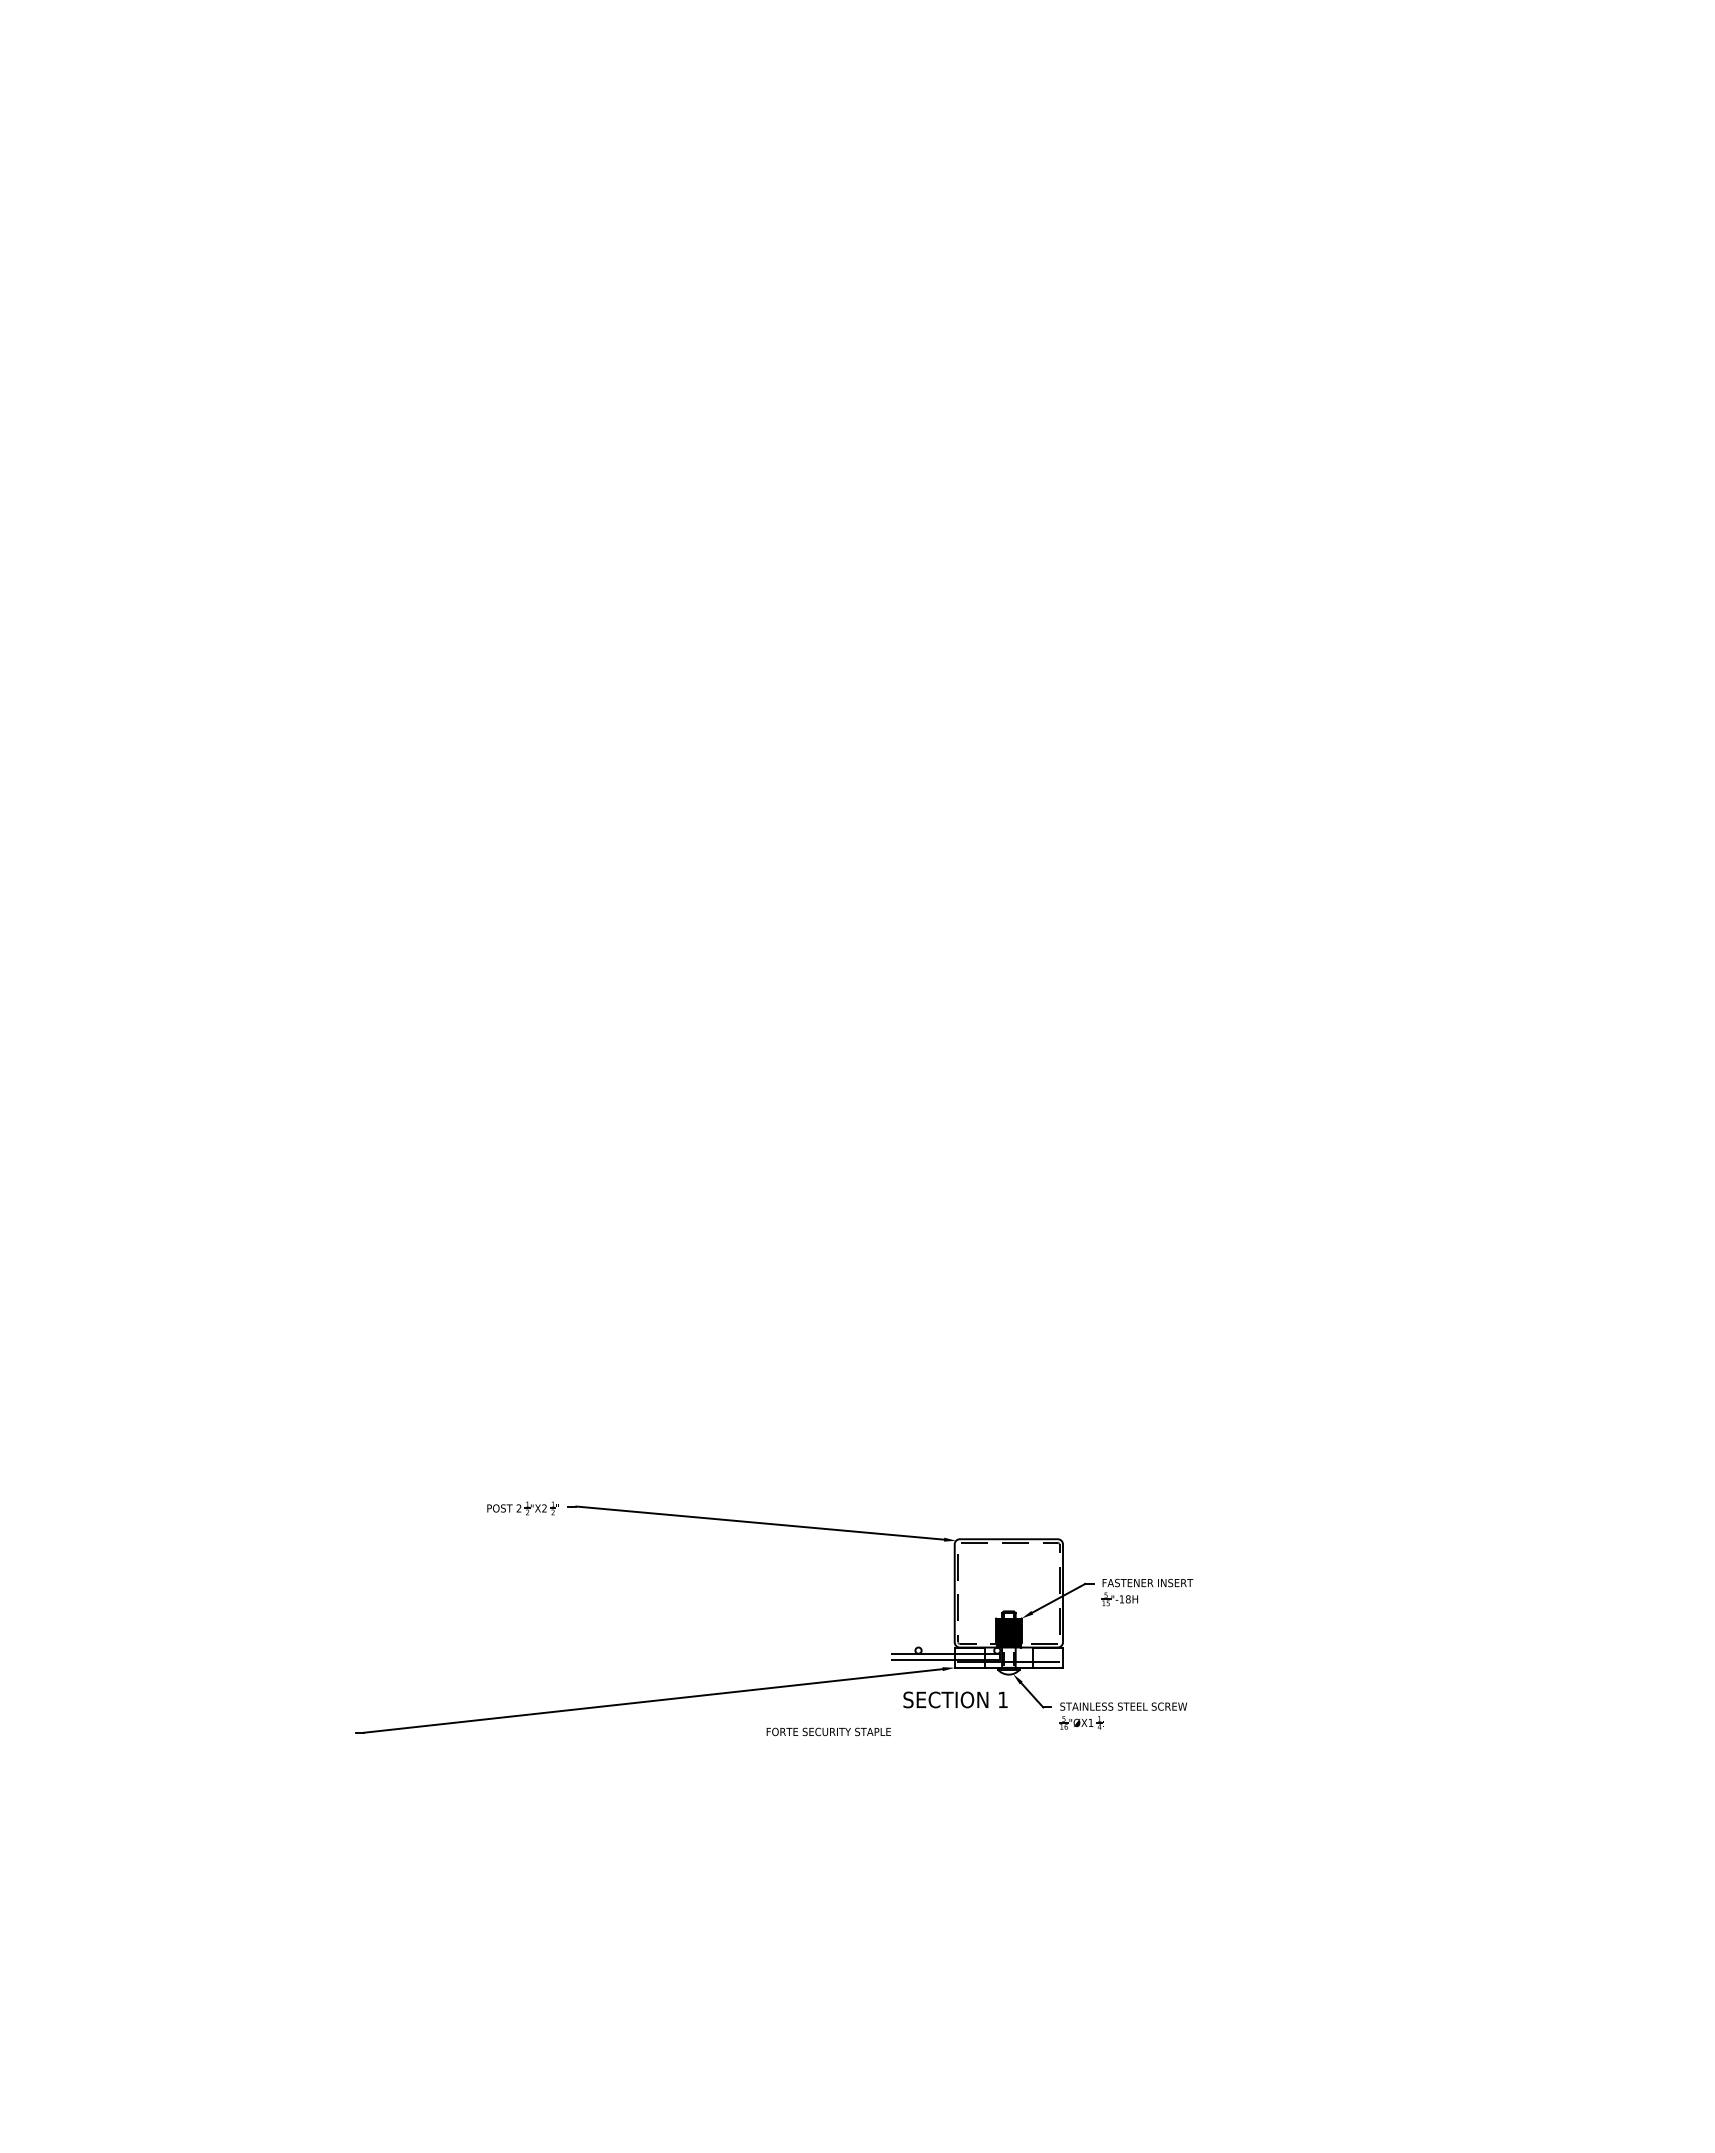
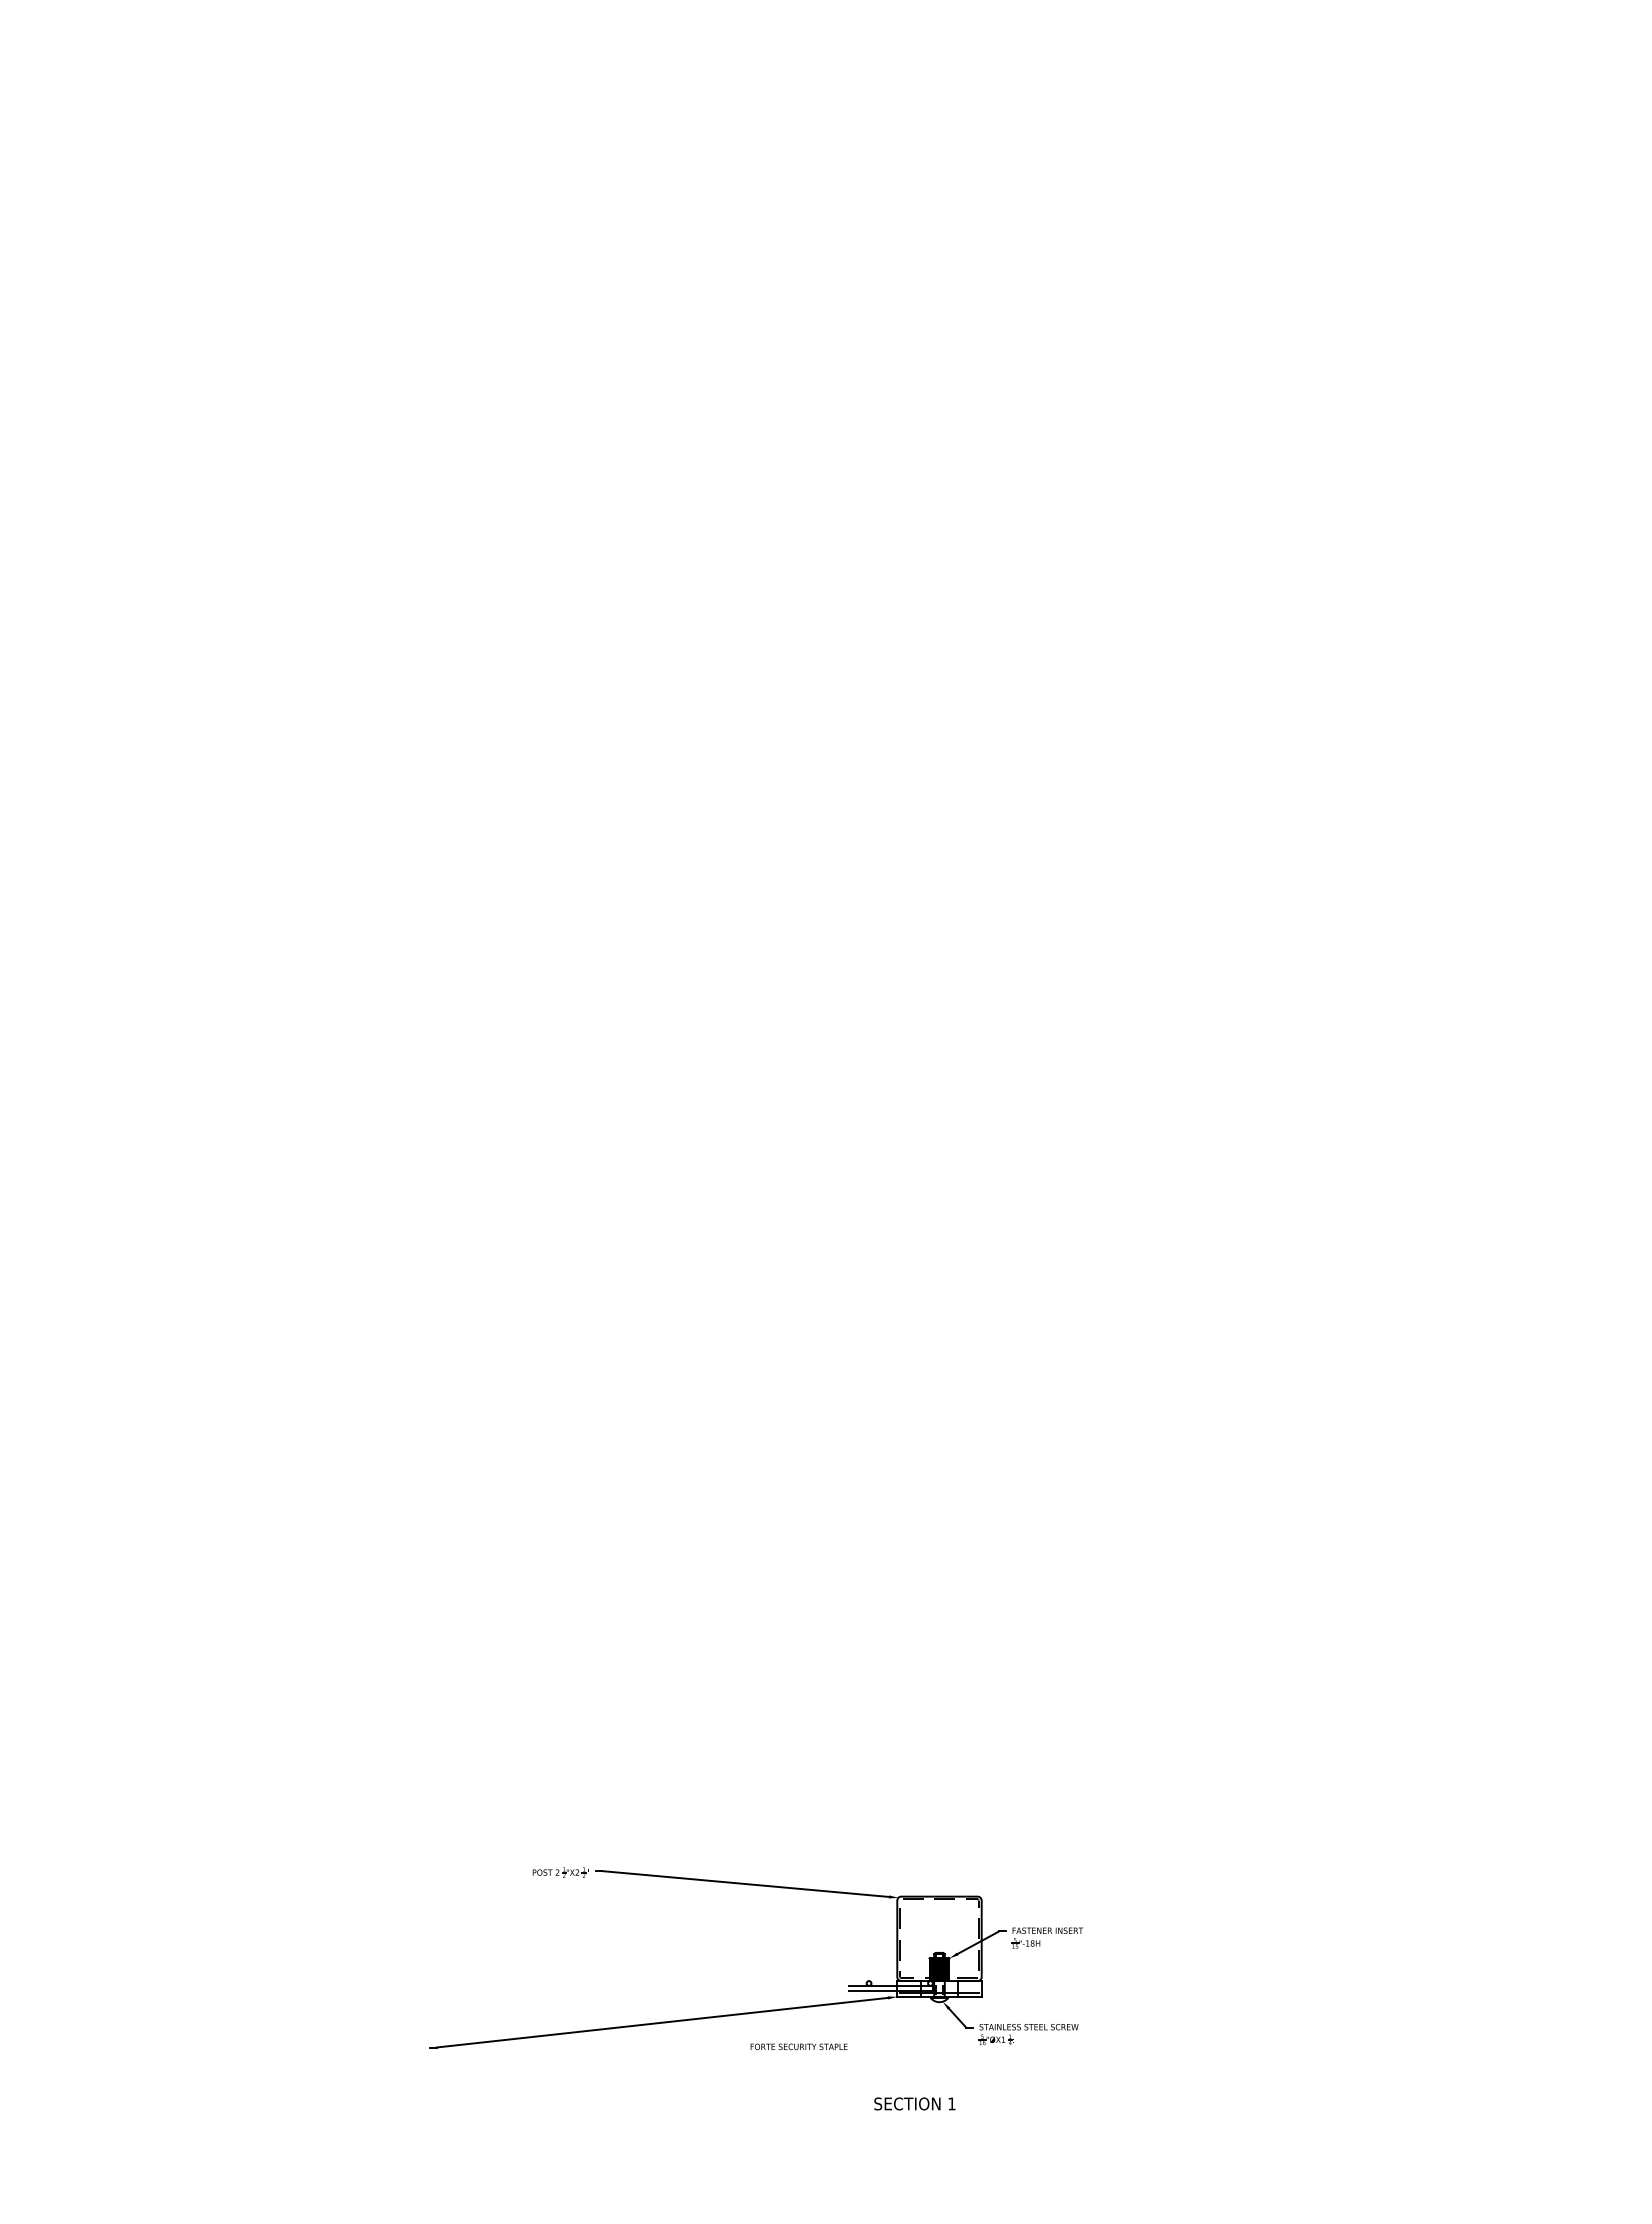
text: (955, 1699) -> (914, 2103), moved

